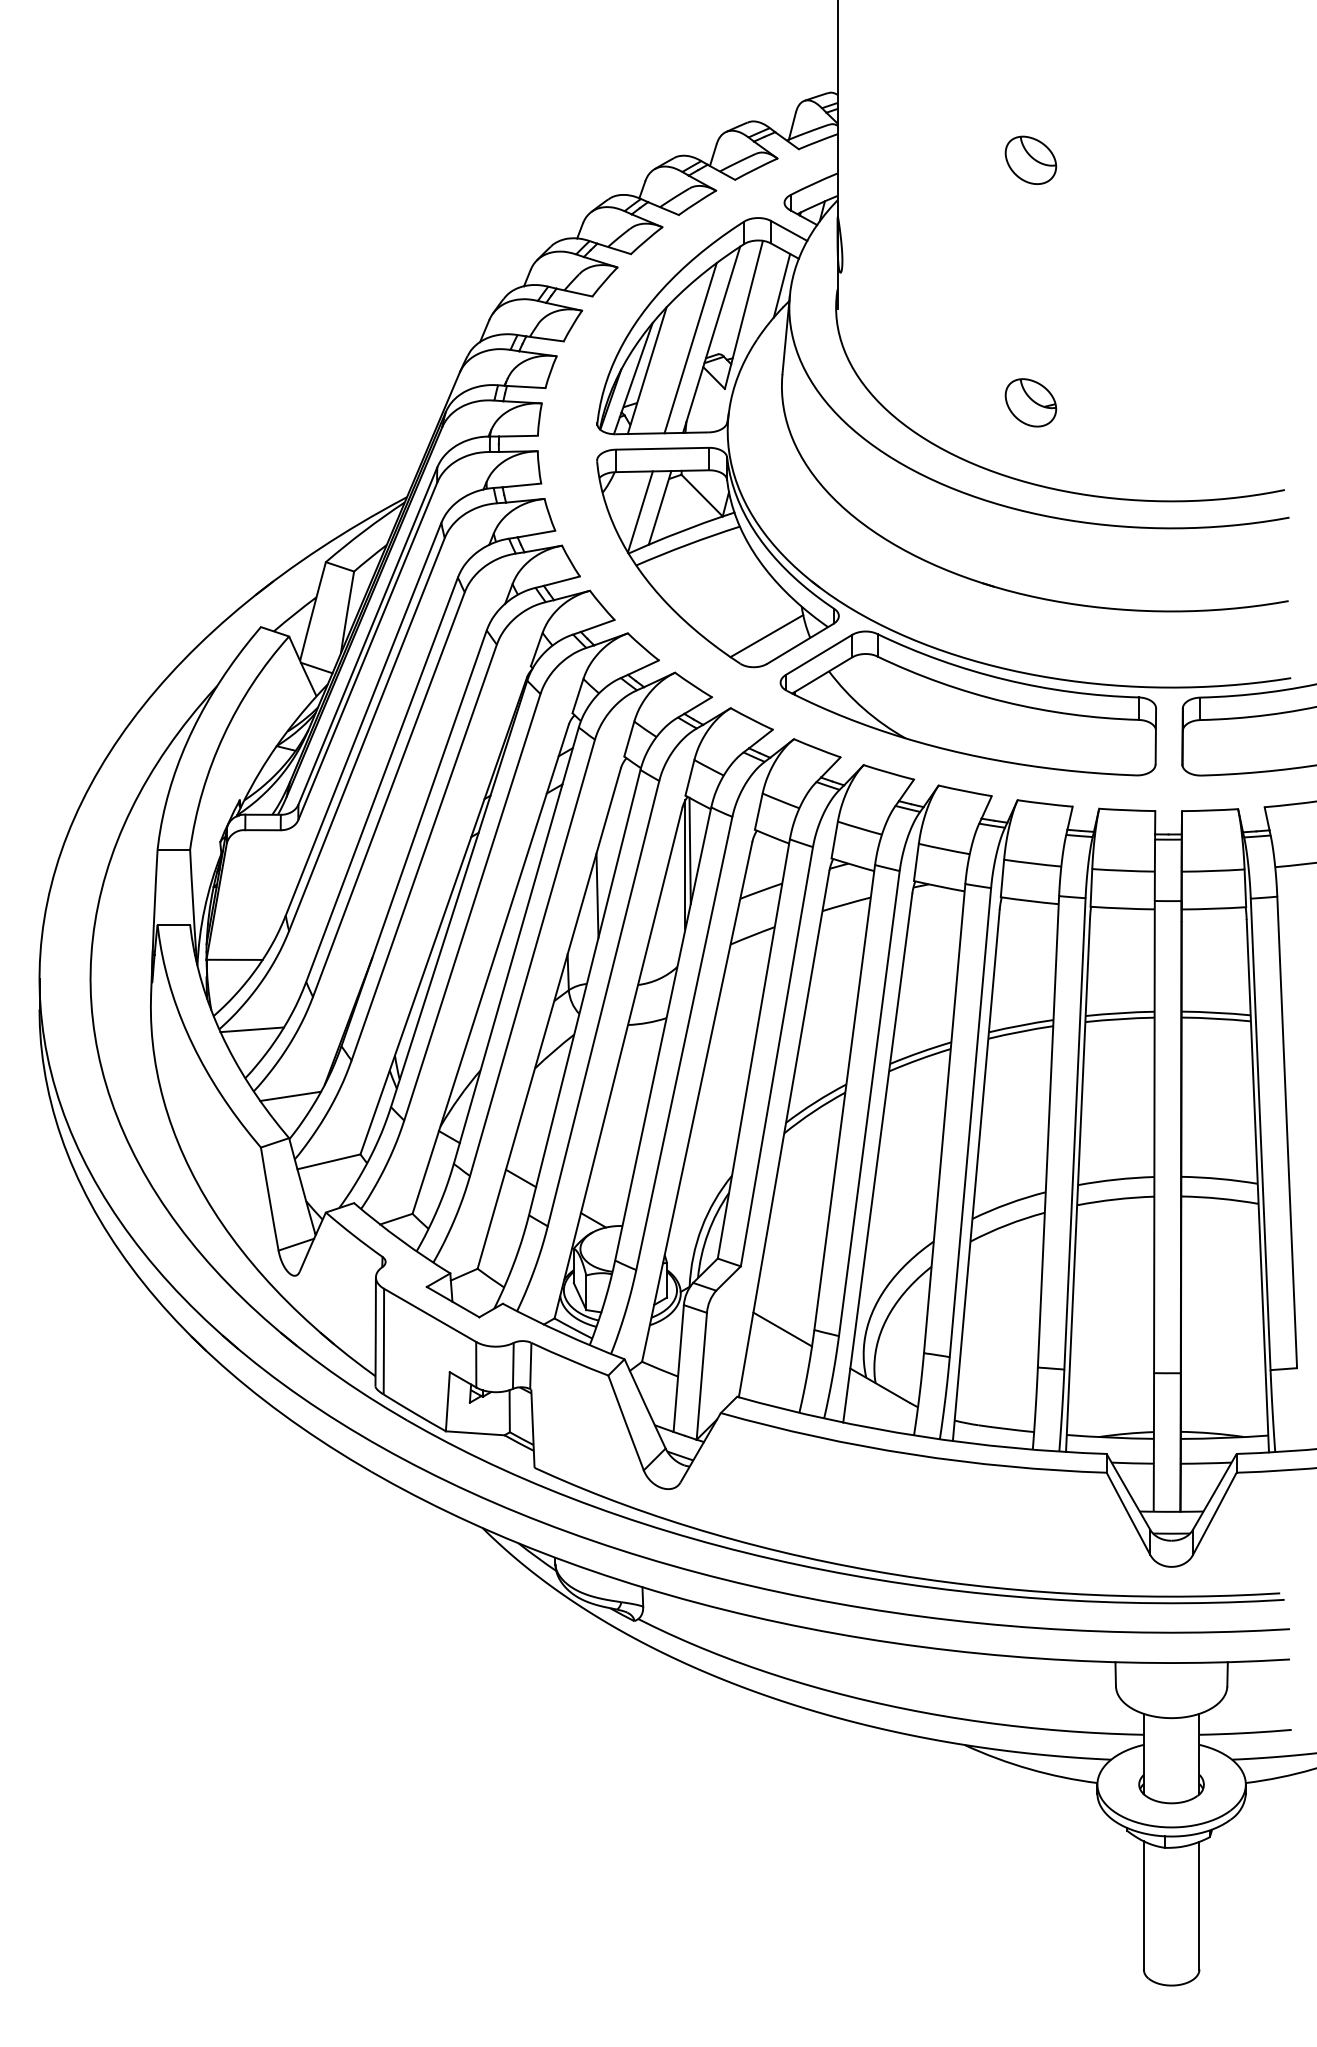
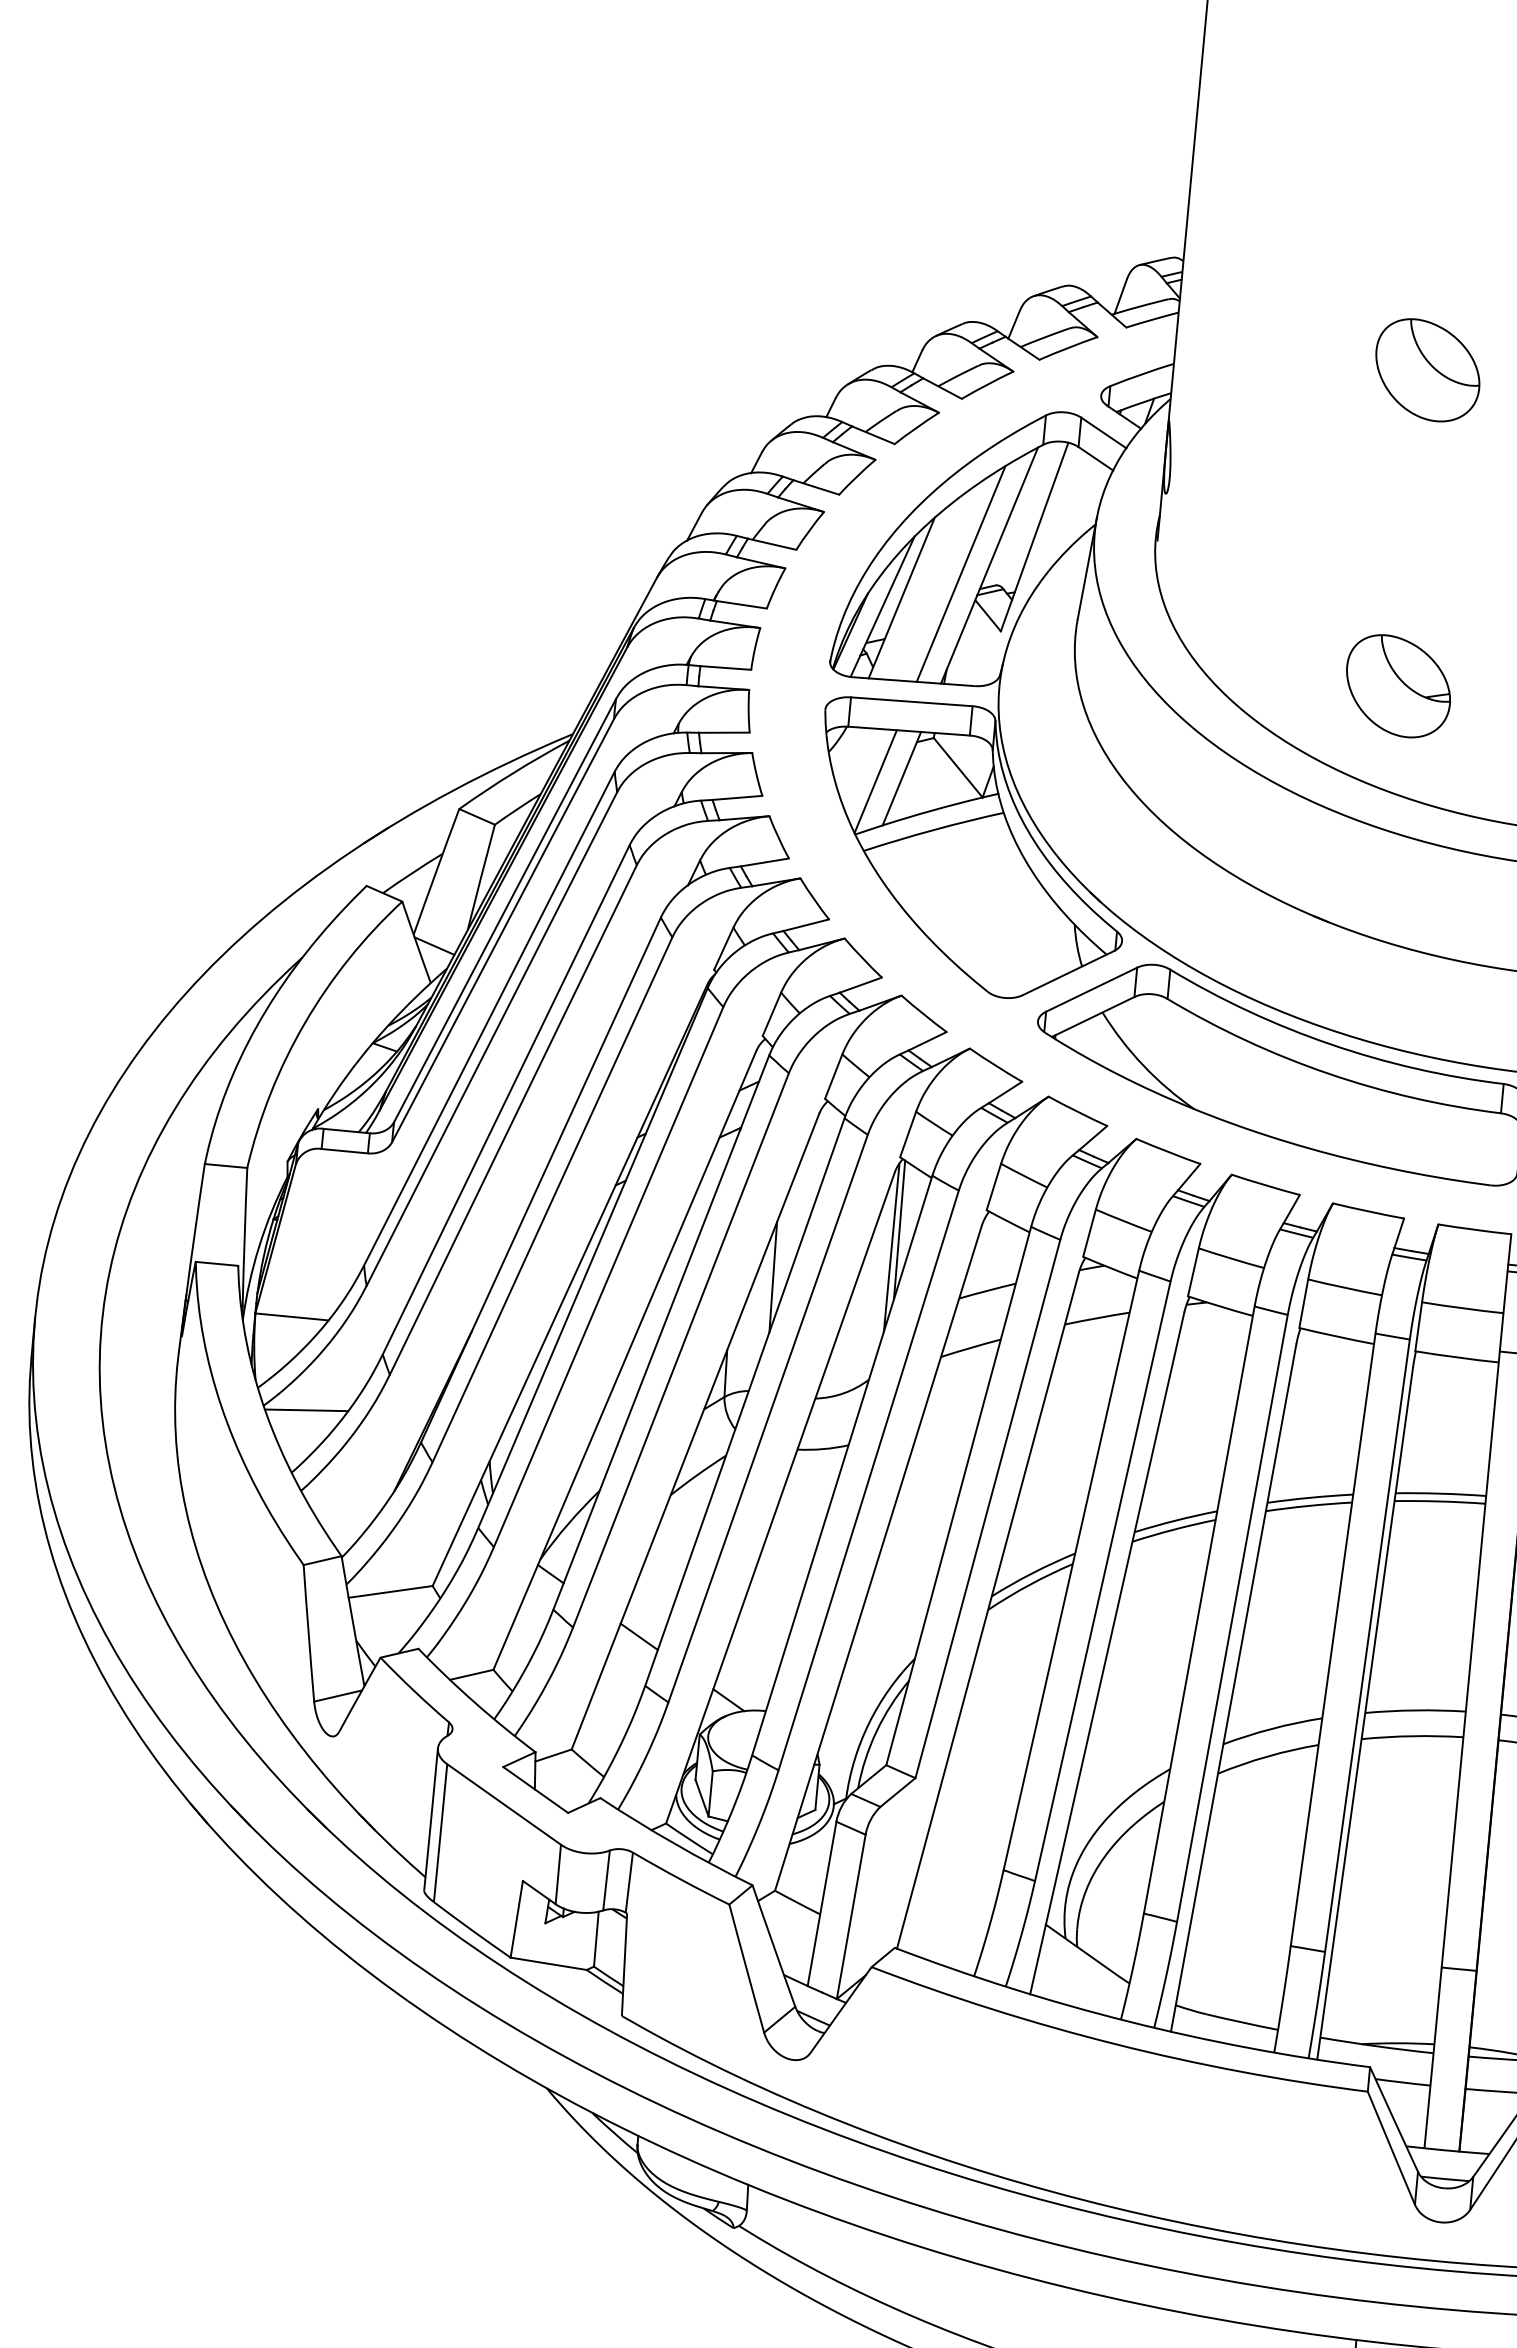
part: (1030, 159) -> (1427, 368), size x1.6
line: (781, 285) -> (1087, 503), removed
part: (1030, 402) -> (1397, 686), size x1.6
line: (766, 636) -> (1025, 959), removed
line: (290, 1095) -> (348, 1500), removed
line: (782, 1329) -> (962, 1865), removed

